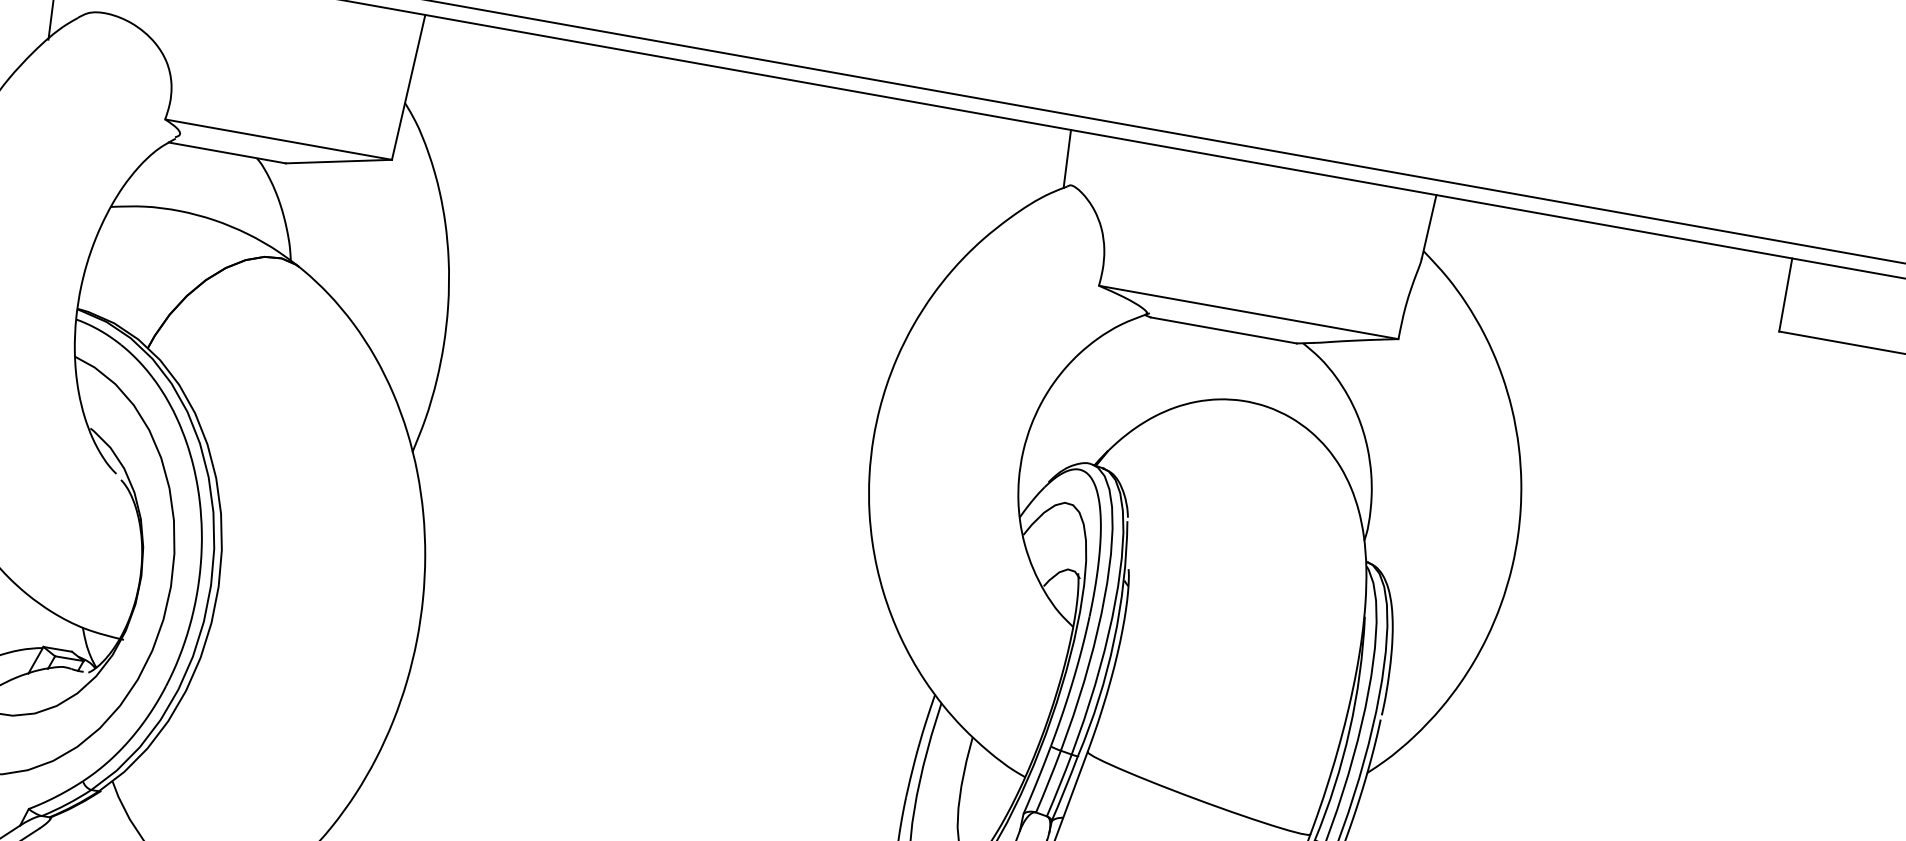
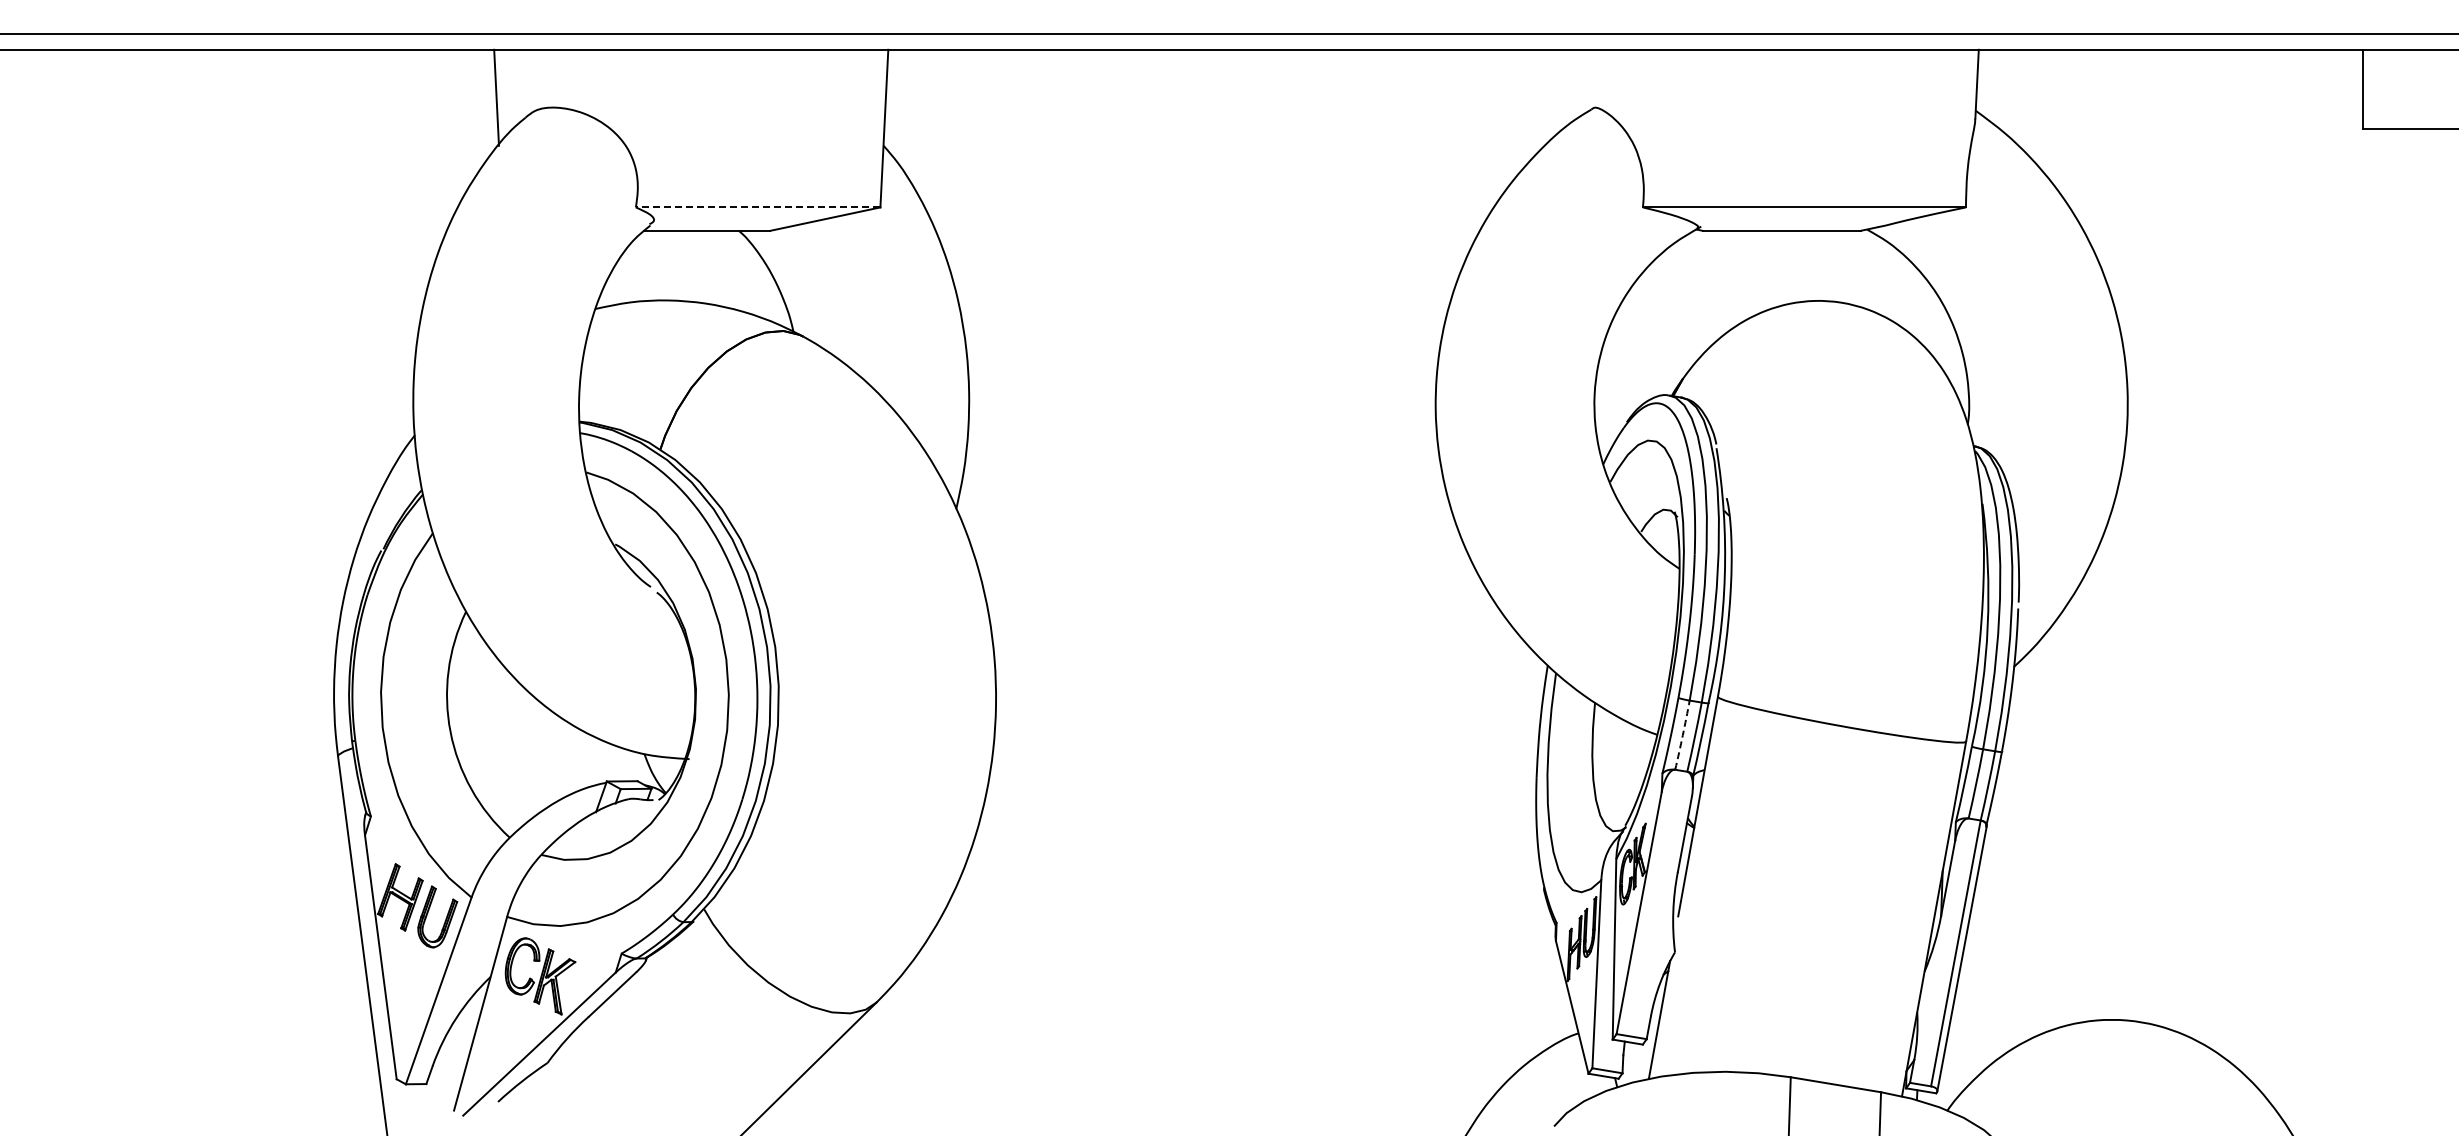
line: (277, 139) -> (757, 207), solid -> dashed
line: (1066, 158) -> (1585, 80), removed
arc: (1048, 781) -> (1682, 735), solid -> dashed

